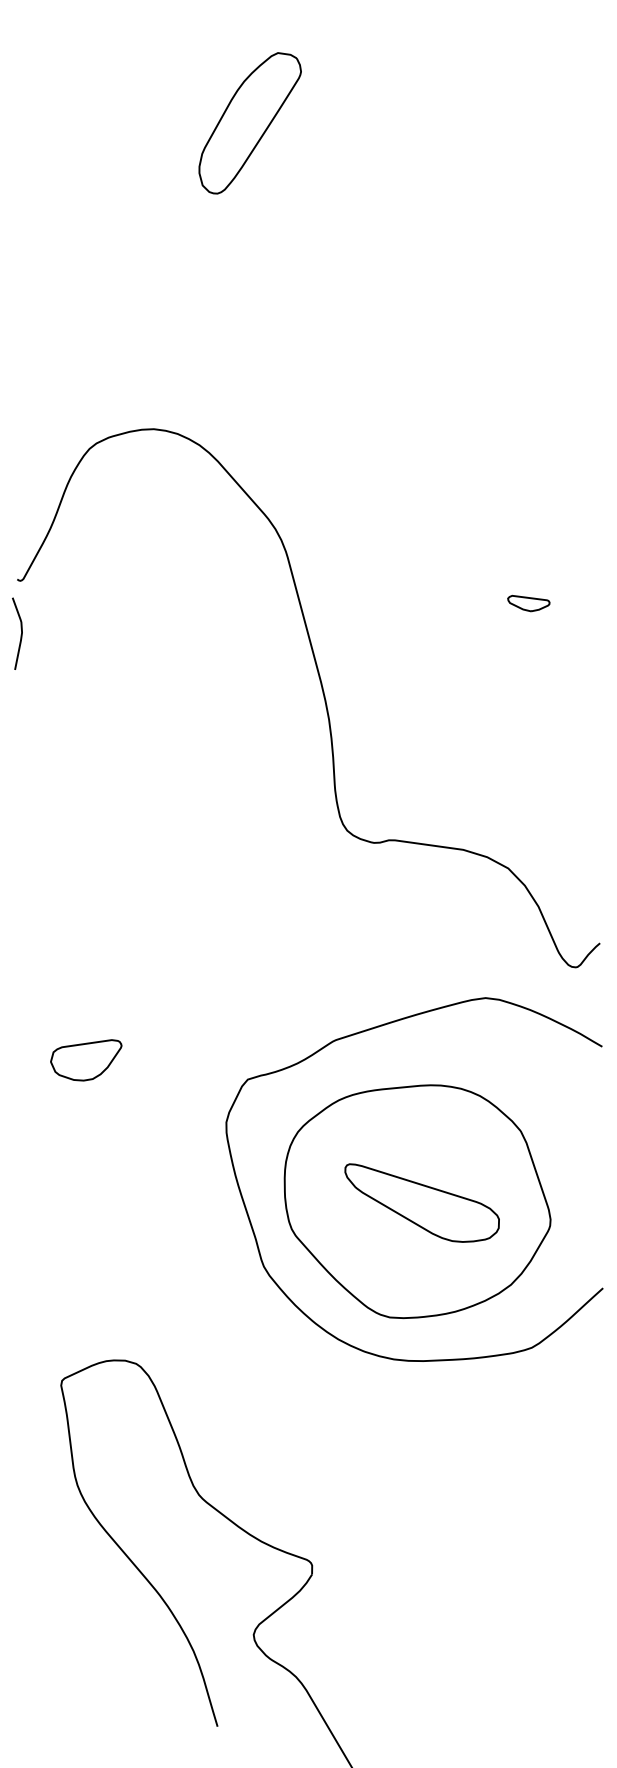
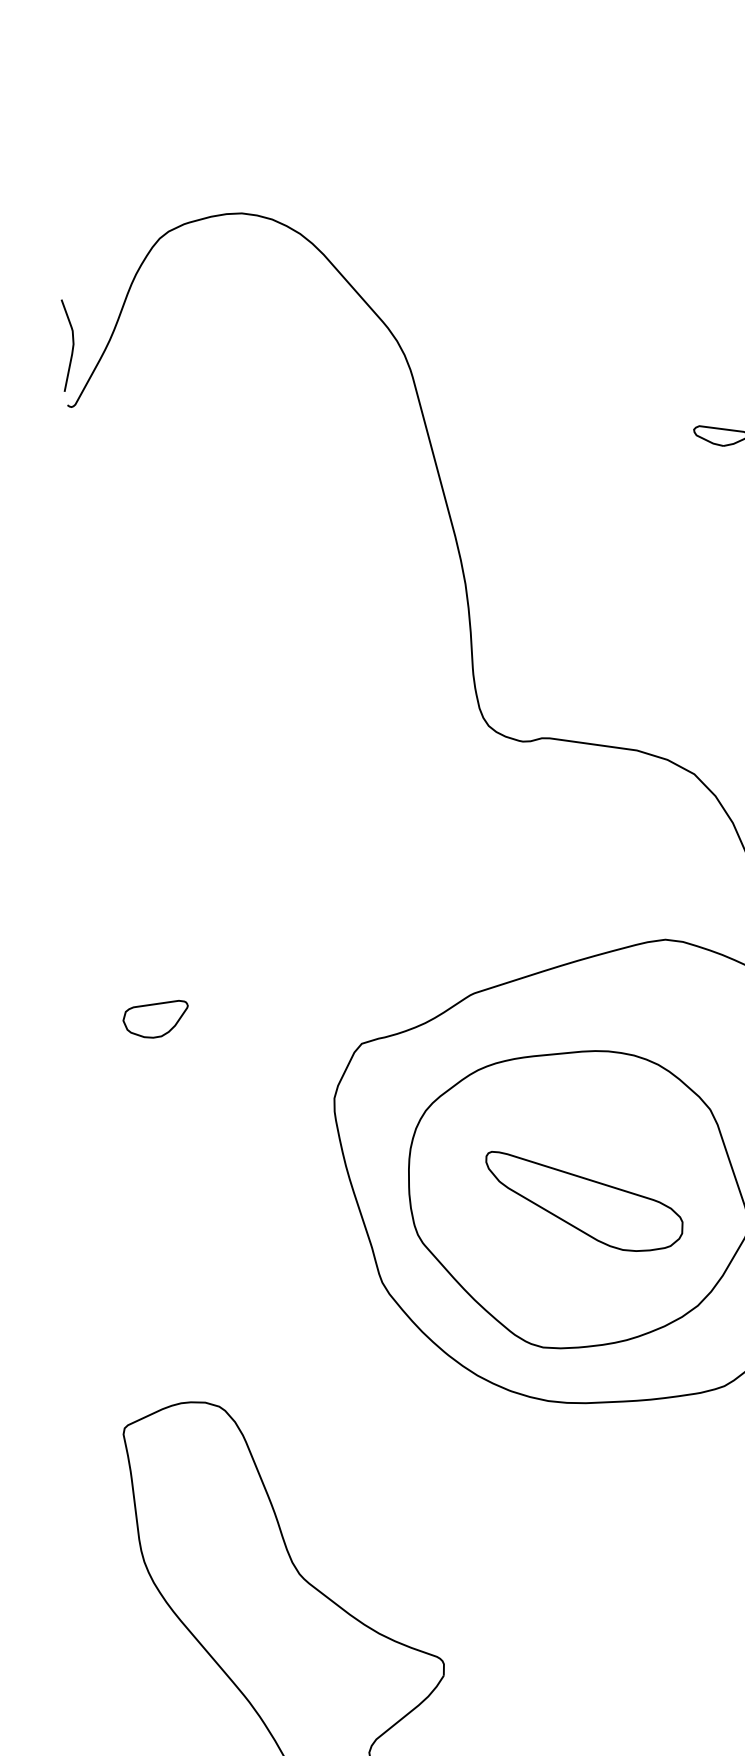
curve: (20, 634) -> (71, 346), moved
part: (86, 1060) -> (155, 1019), size x0.71

